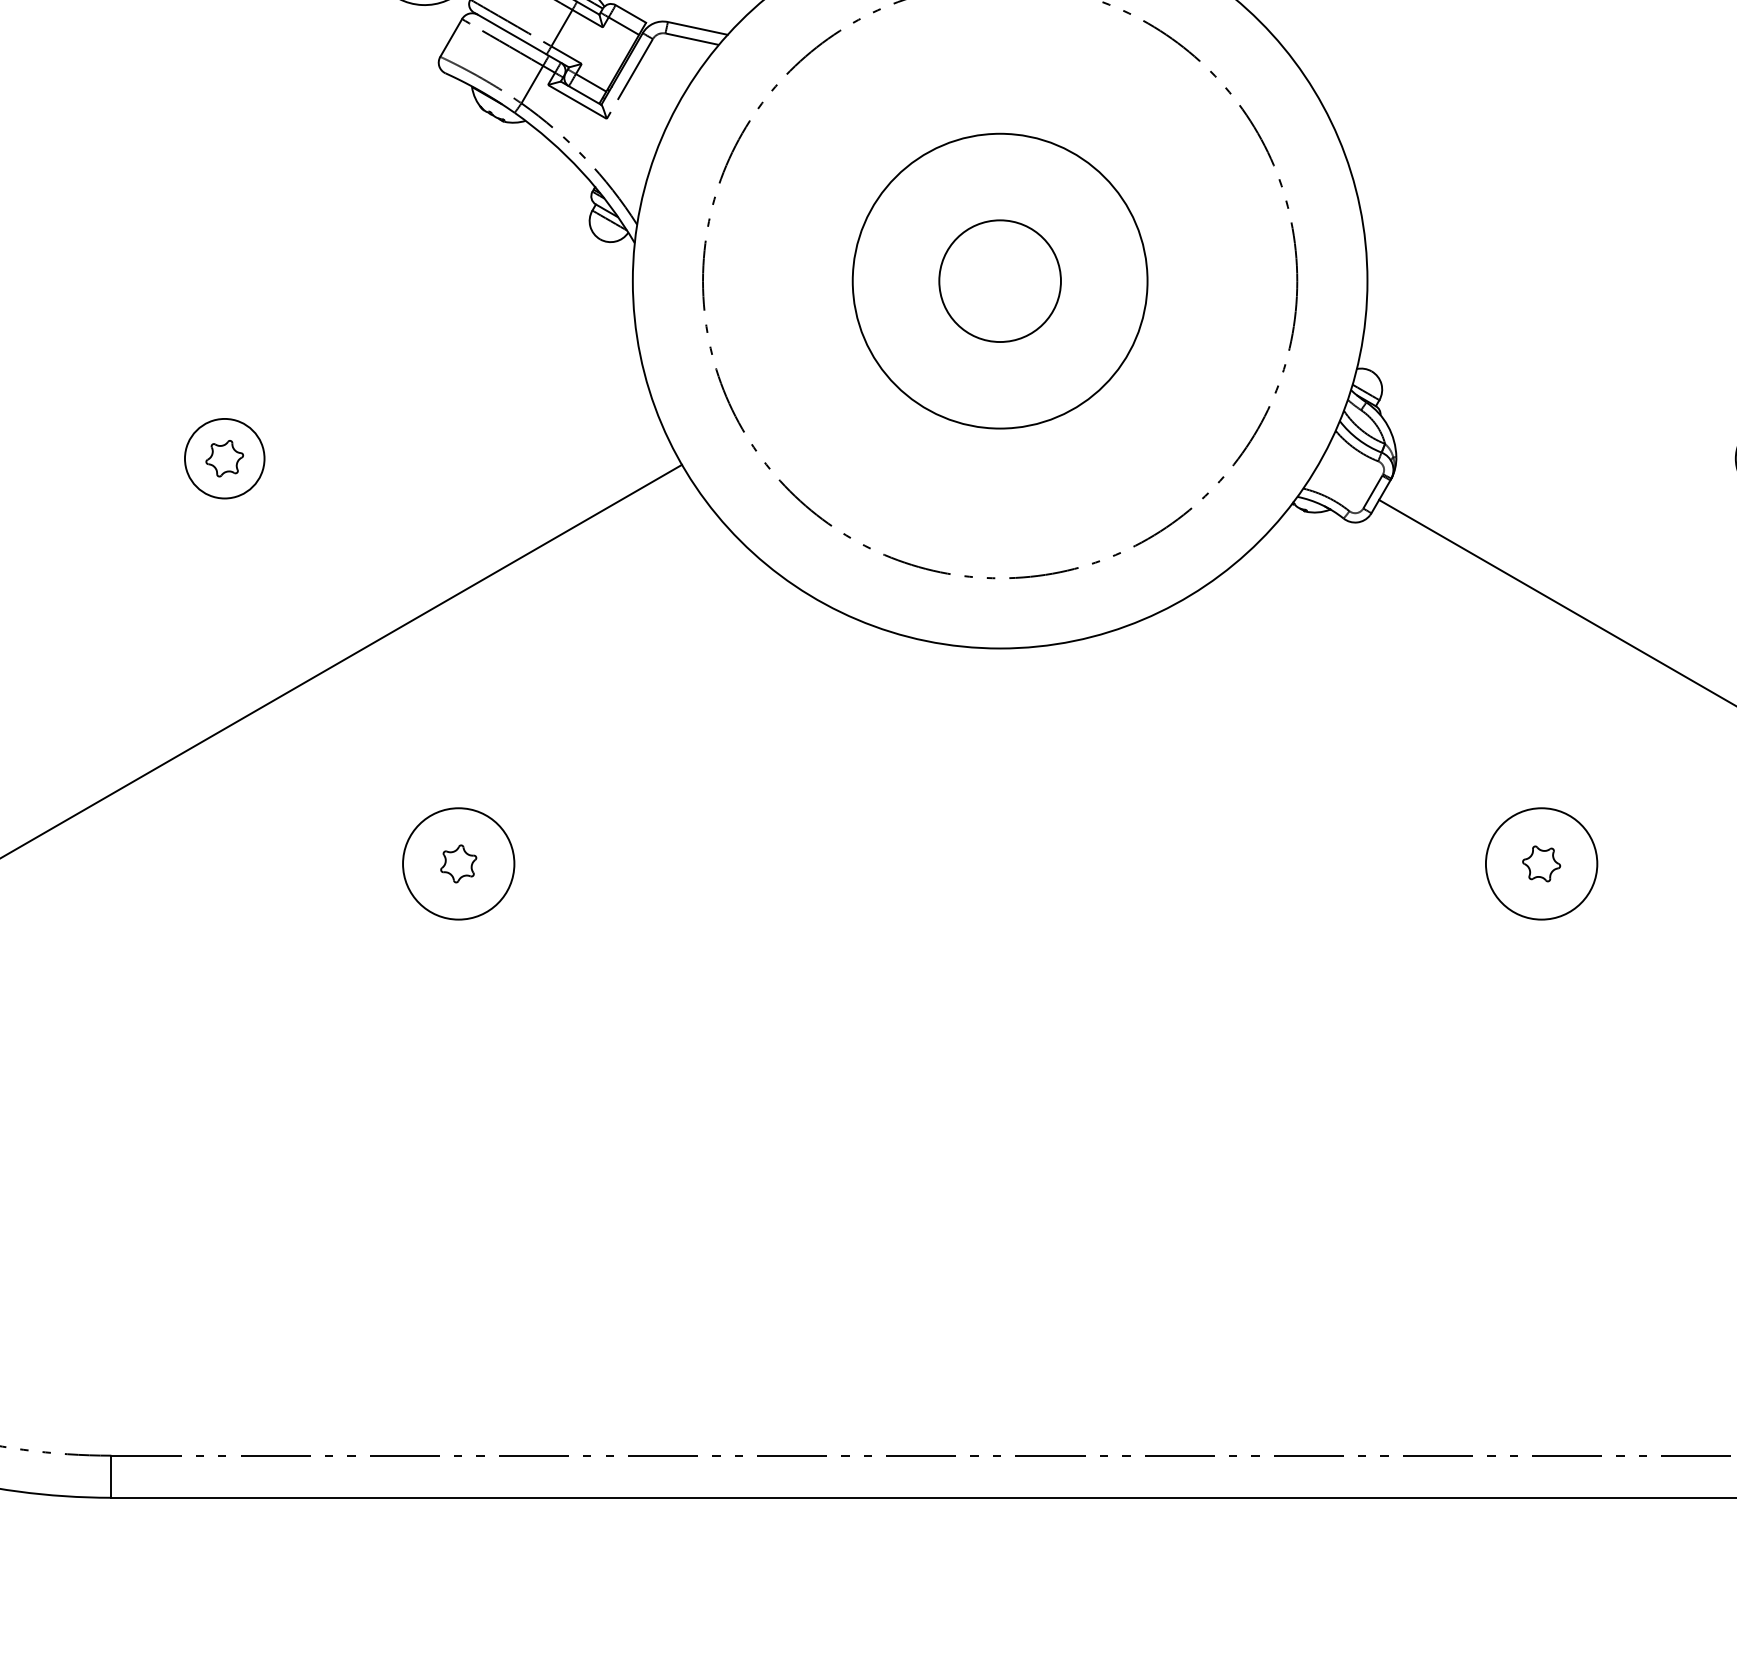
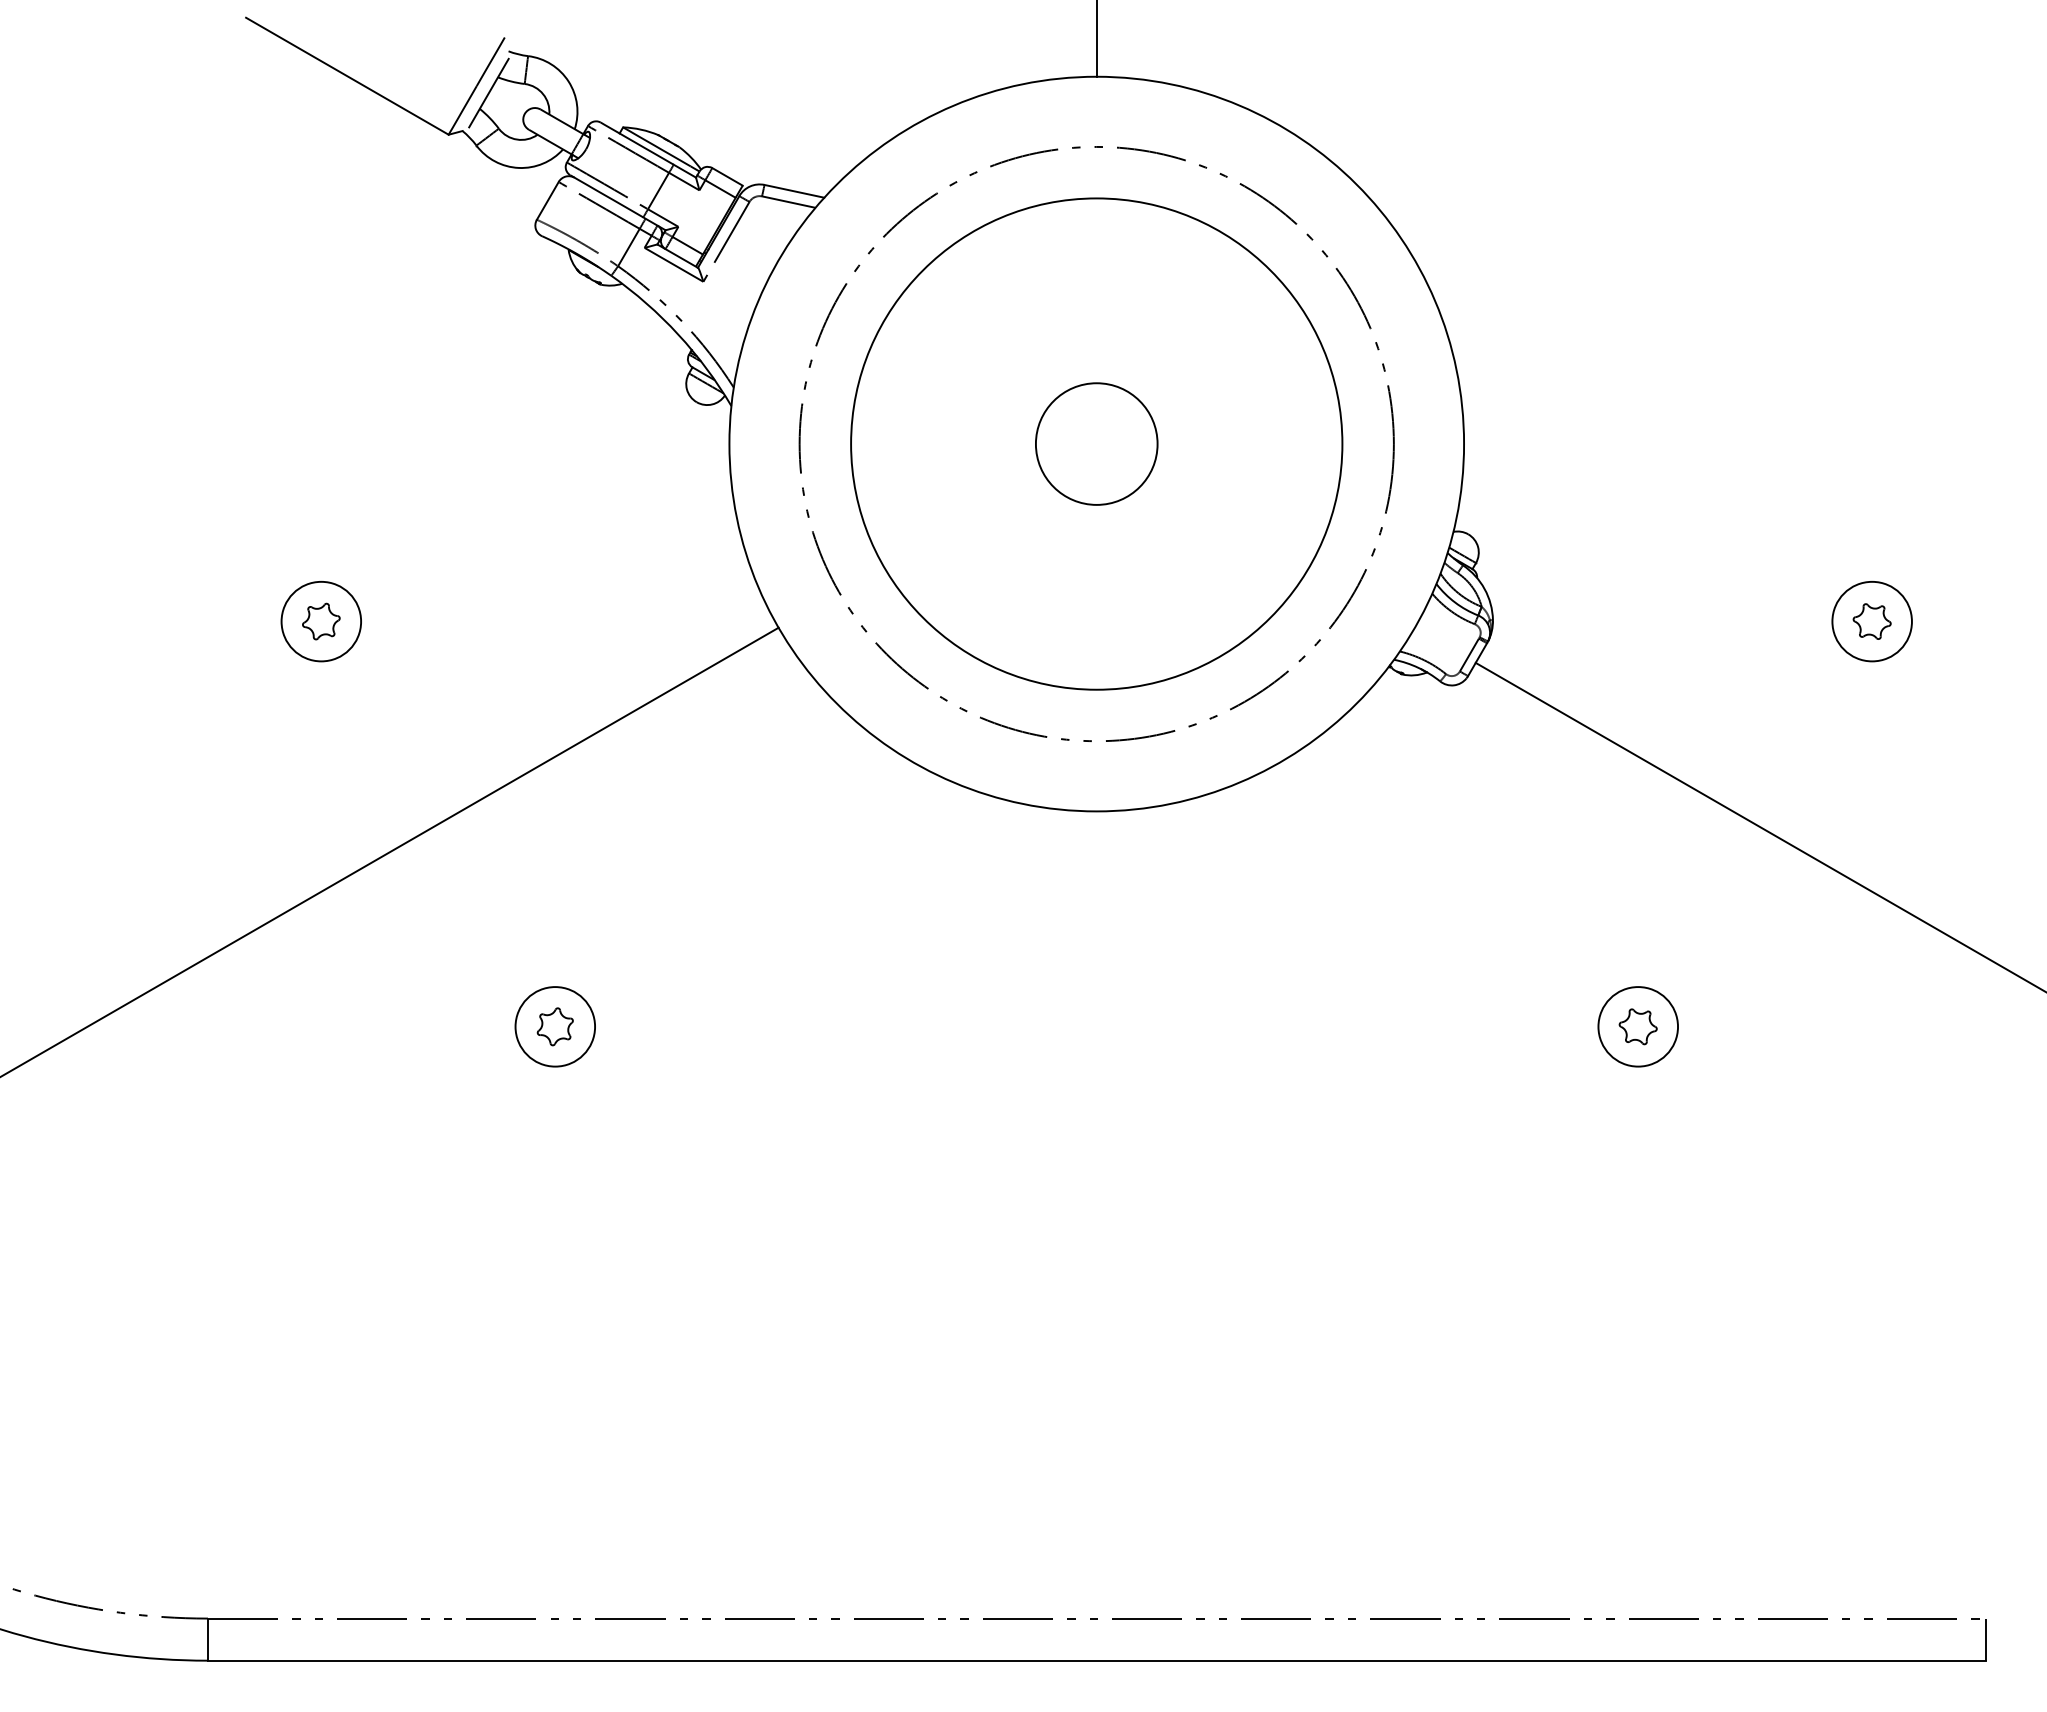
circle: (999, 280) -> (1096, 443), size x1.67
circle: (458, 863) -> (555, 1026), size x0.71
circle: (1541, 863) -> (1638, 1026), size x0.71

